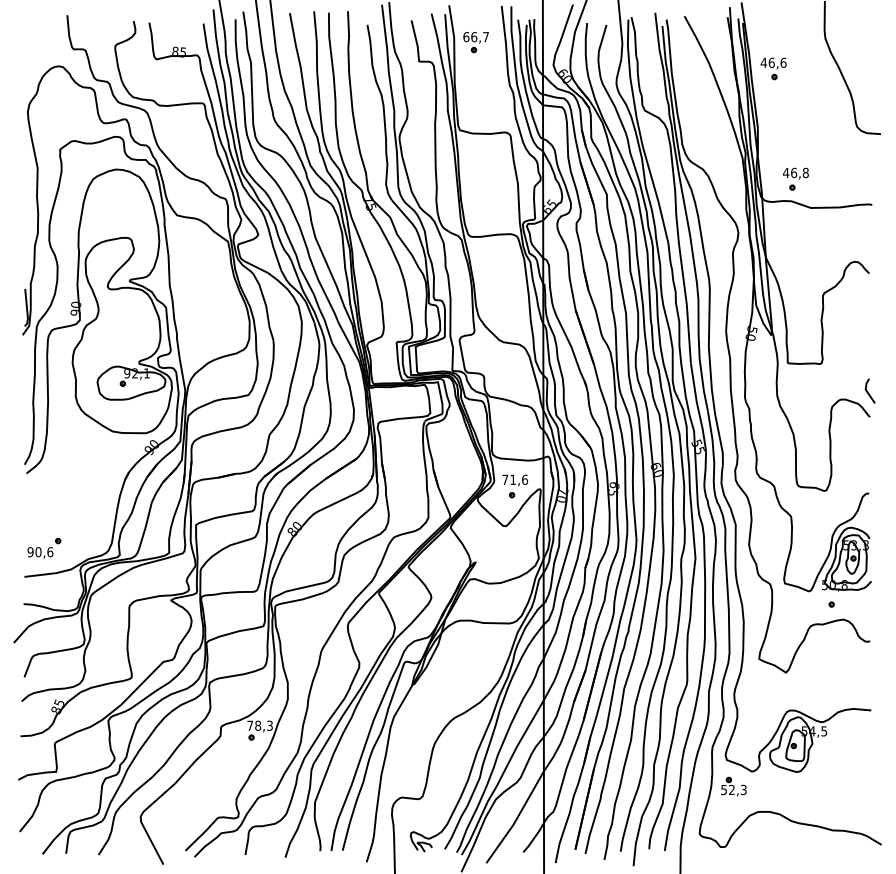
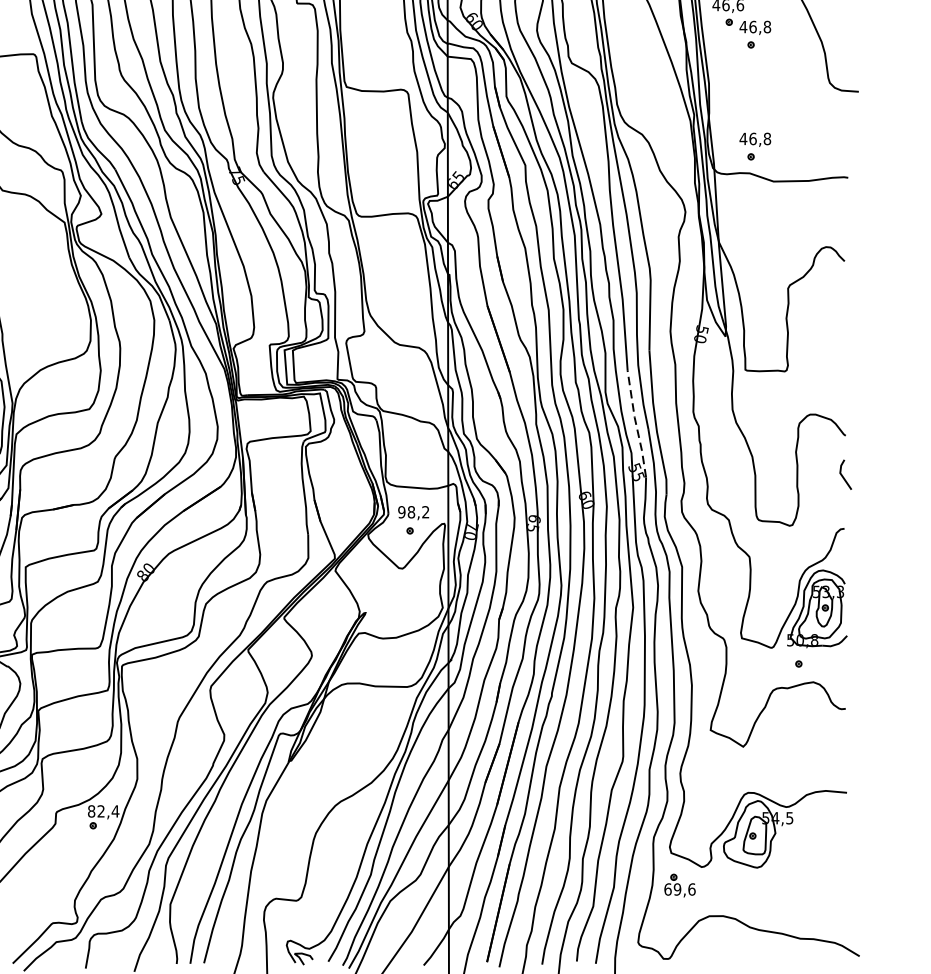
part: (795, 86) -> (754, 33), added
line: (868, 391) -> (843, 475), moved
line: (698, 407) -> (636, 424), solid -> dashed
text: (515, 479) -> (414, 511), 71,6 -> 98,2
text: (260, 725) -> (104, 811), 78,3 -> 82,4
text: (733, 789) -> (679, 888), 52,3 -> 69,6

